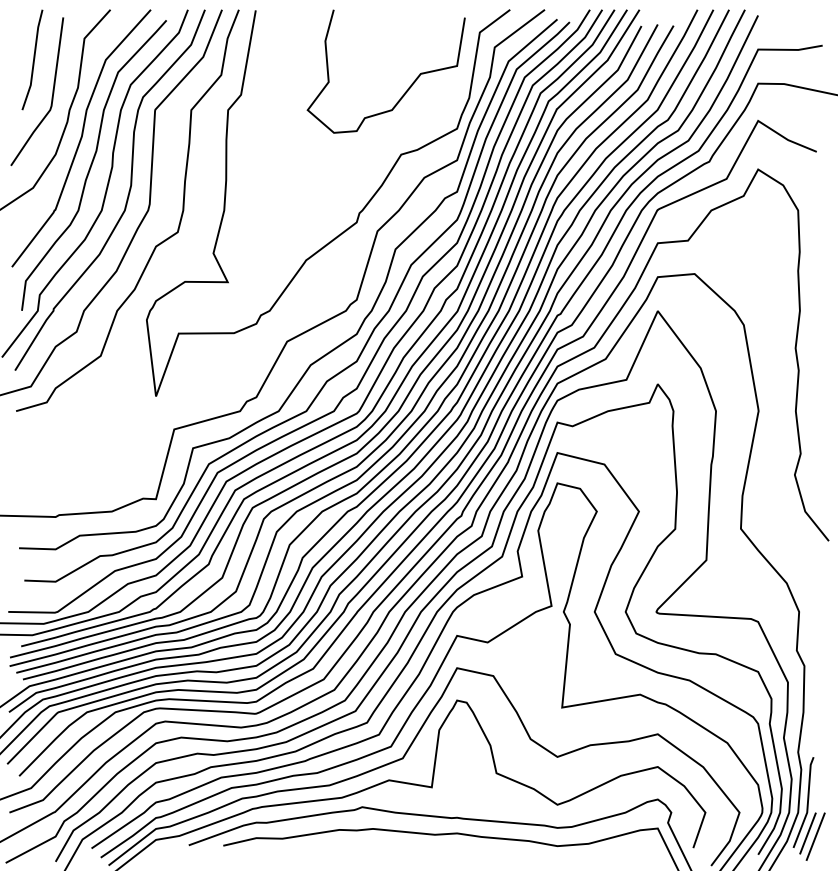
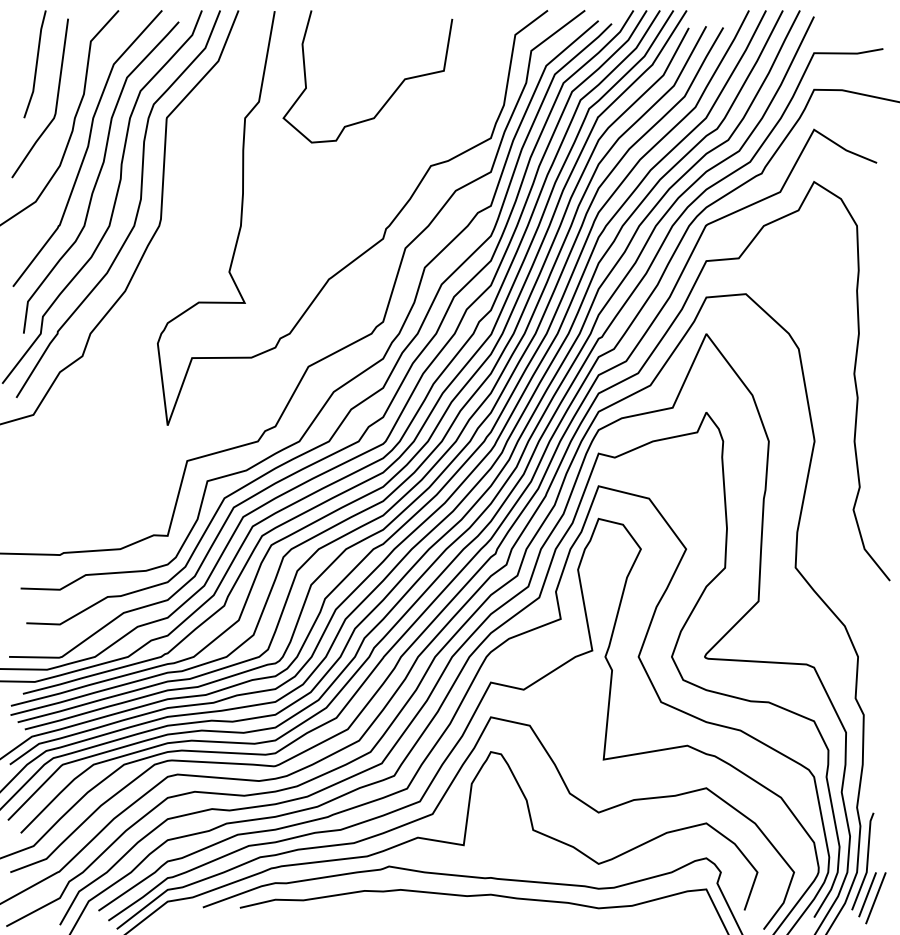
curve: (407, 88) -> (390, 95), moved
curve: (155, 245) -> (167, 263), removed

